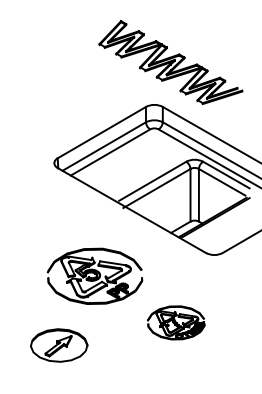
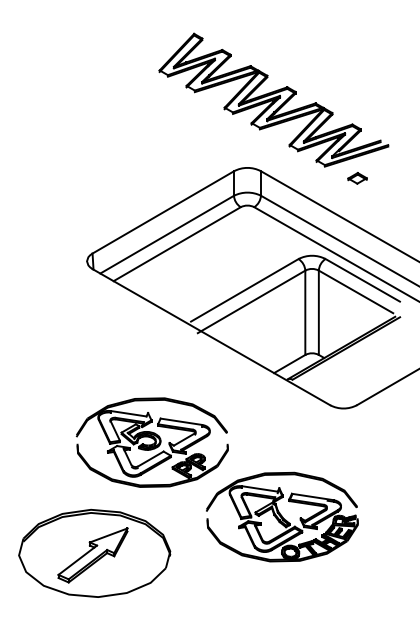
part: (222, 111) -> (356, 178), added
part: (176, 322) -> (282, 516), size x1.67
part: (59, 345) -> (95, 553), size x1.67

